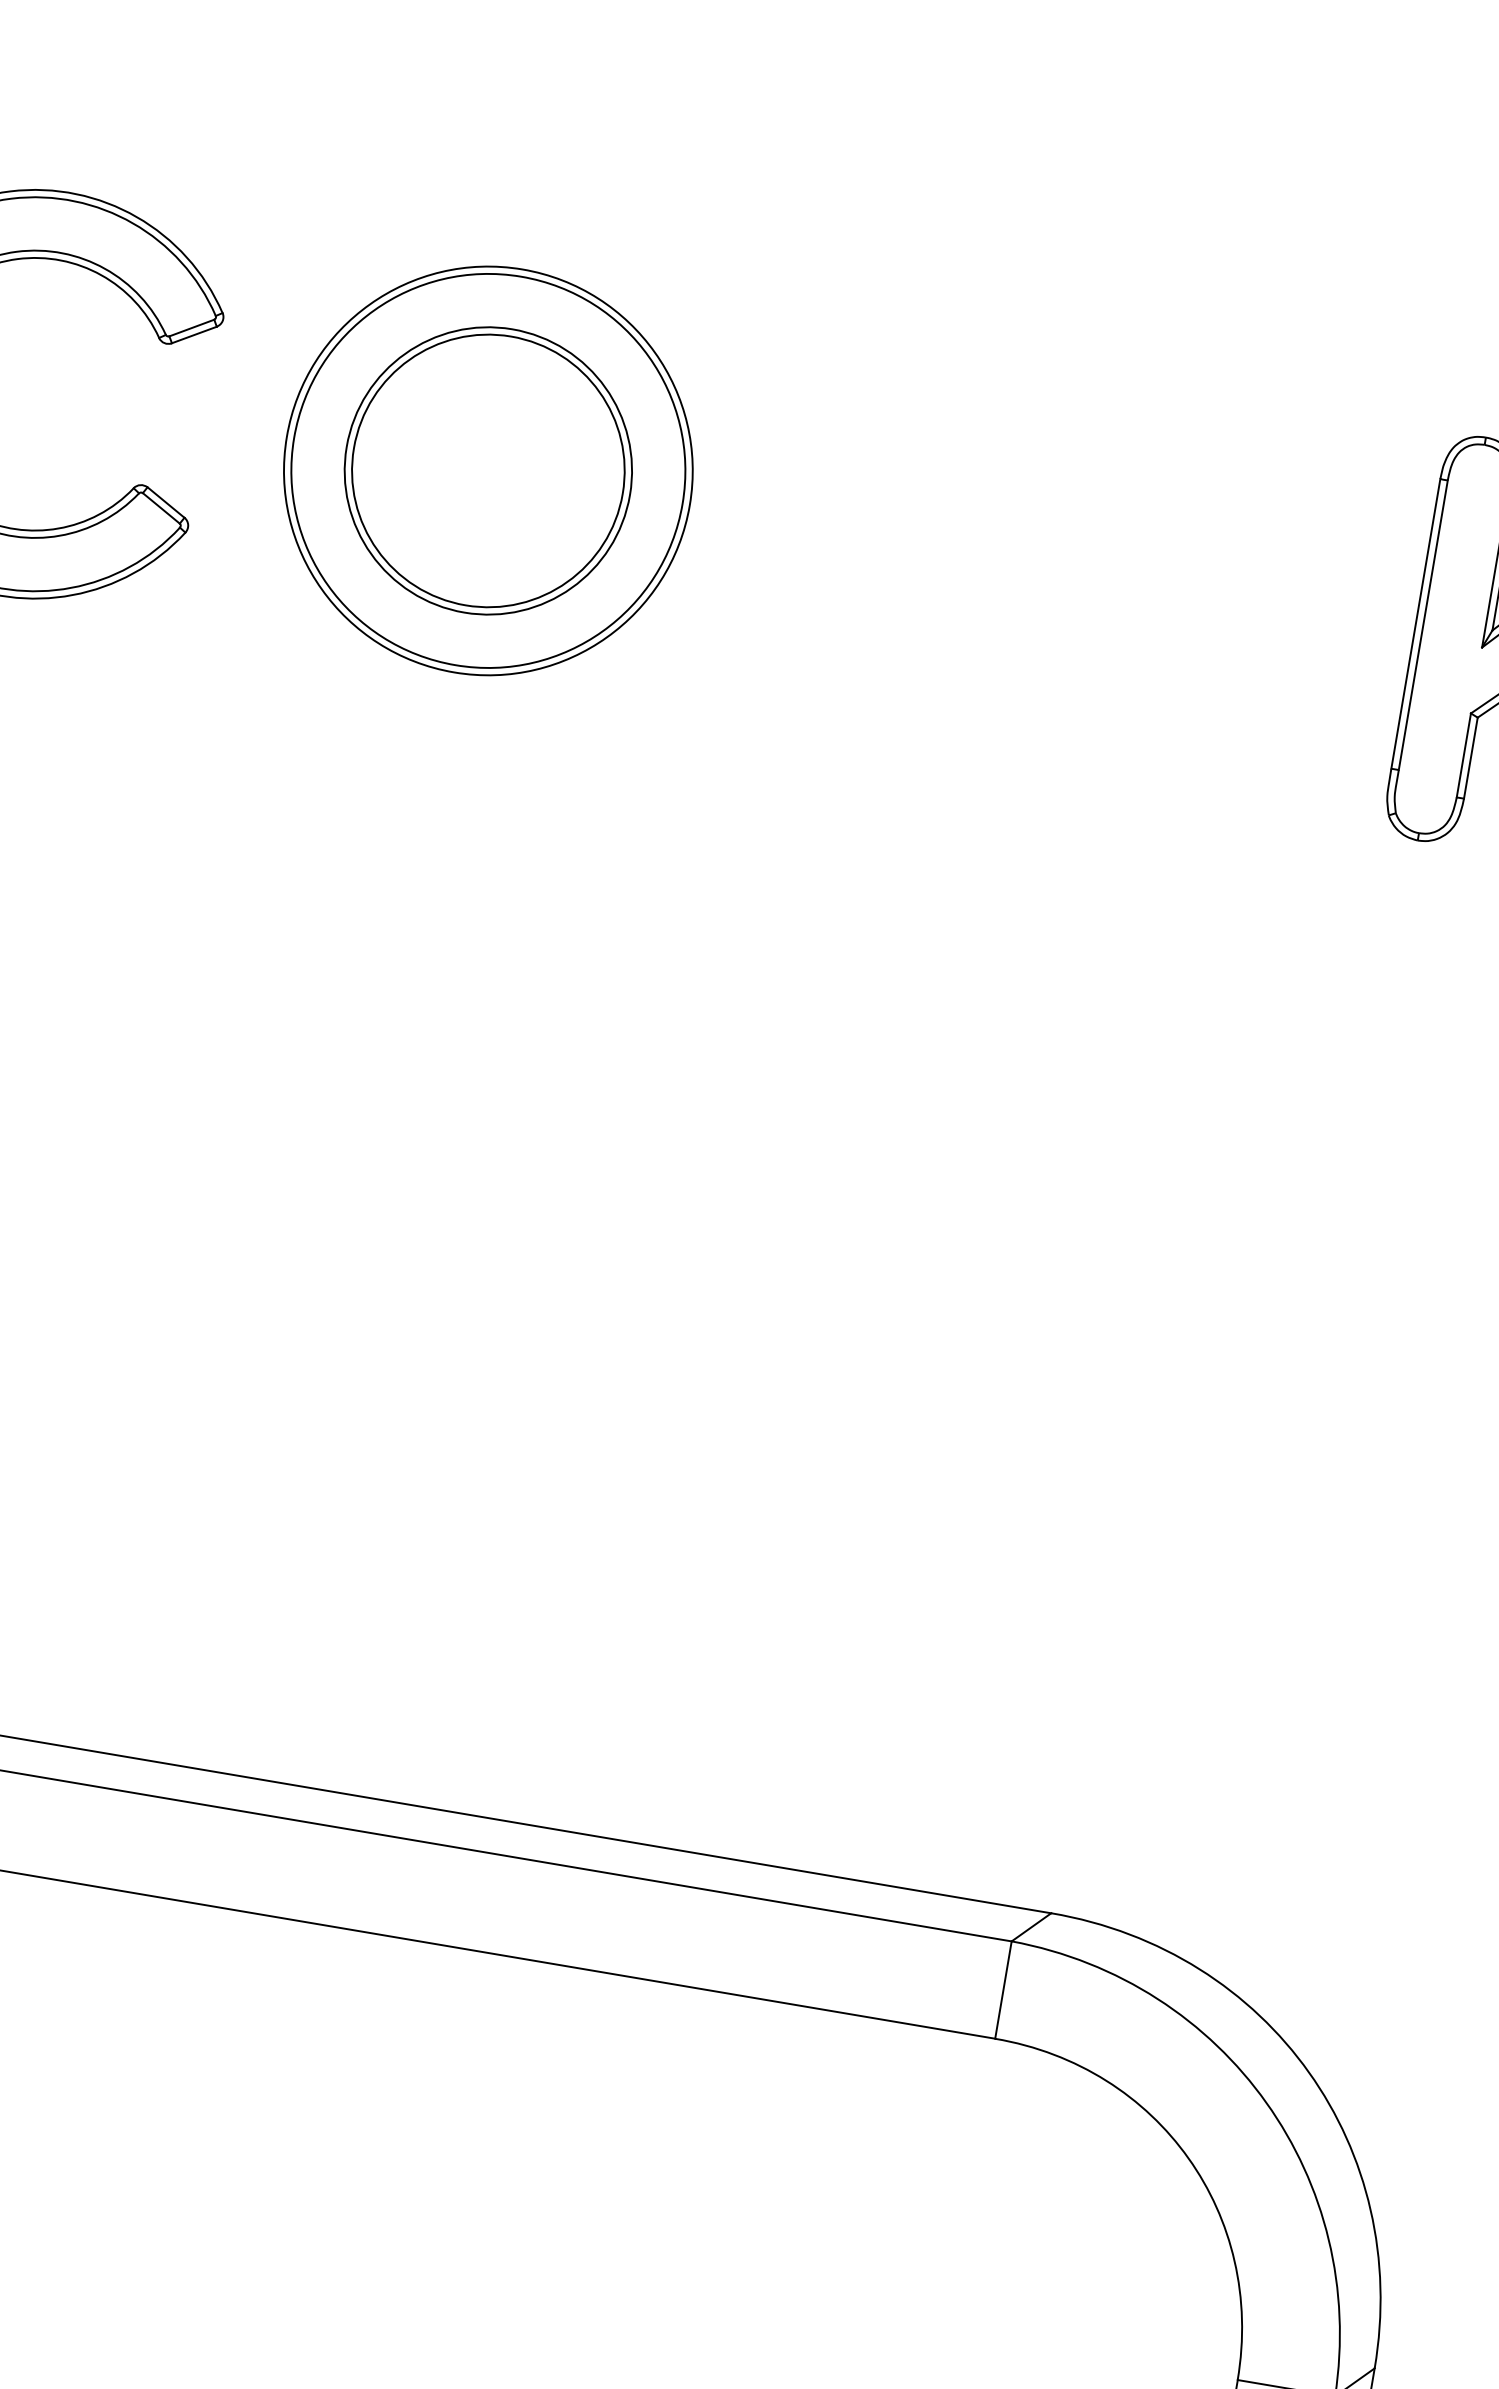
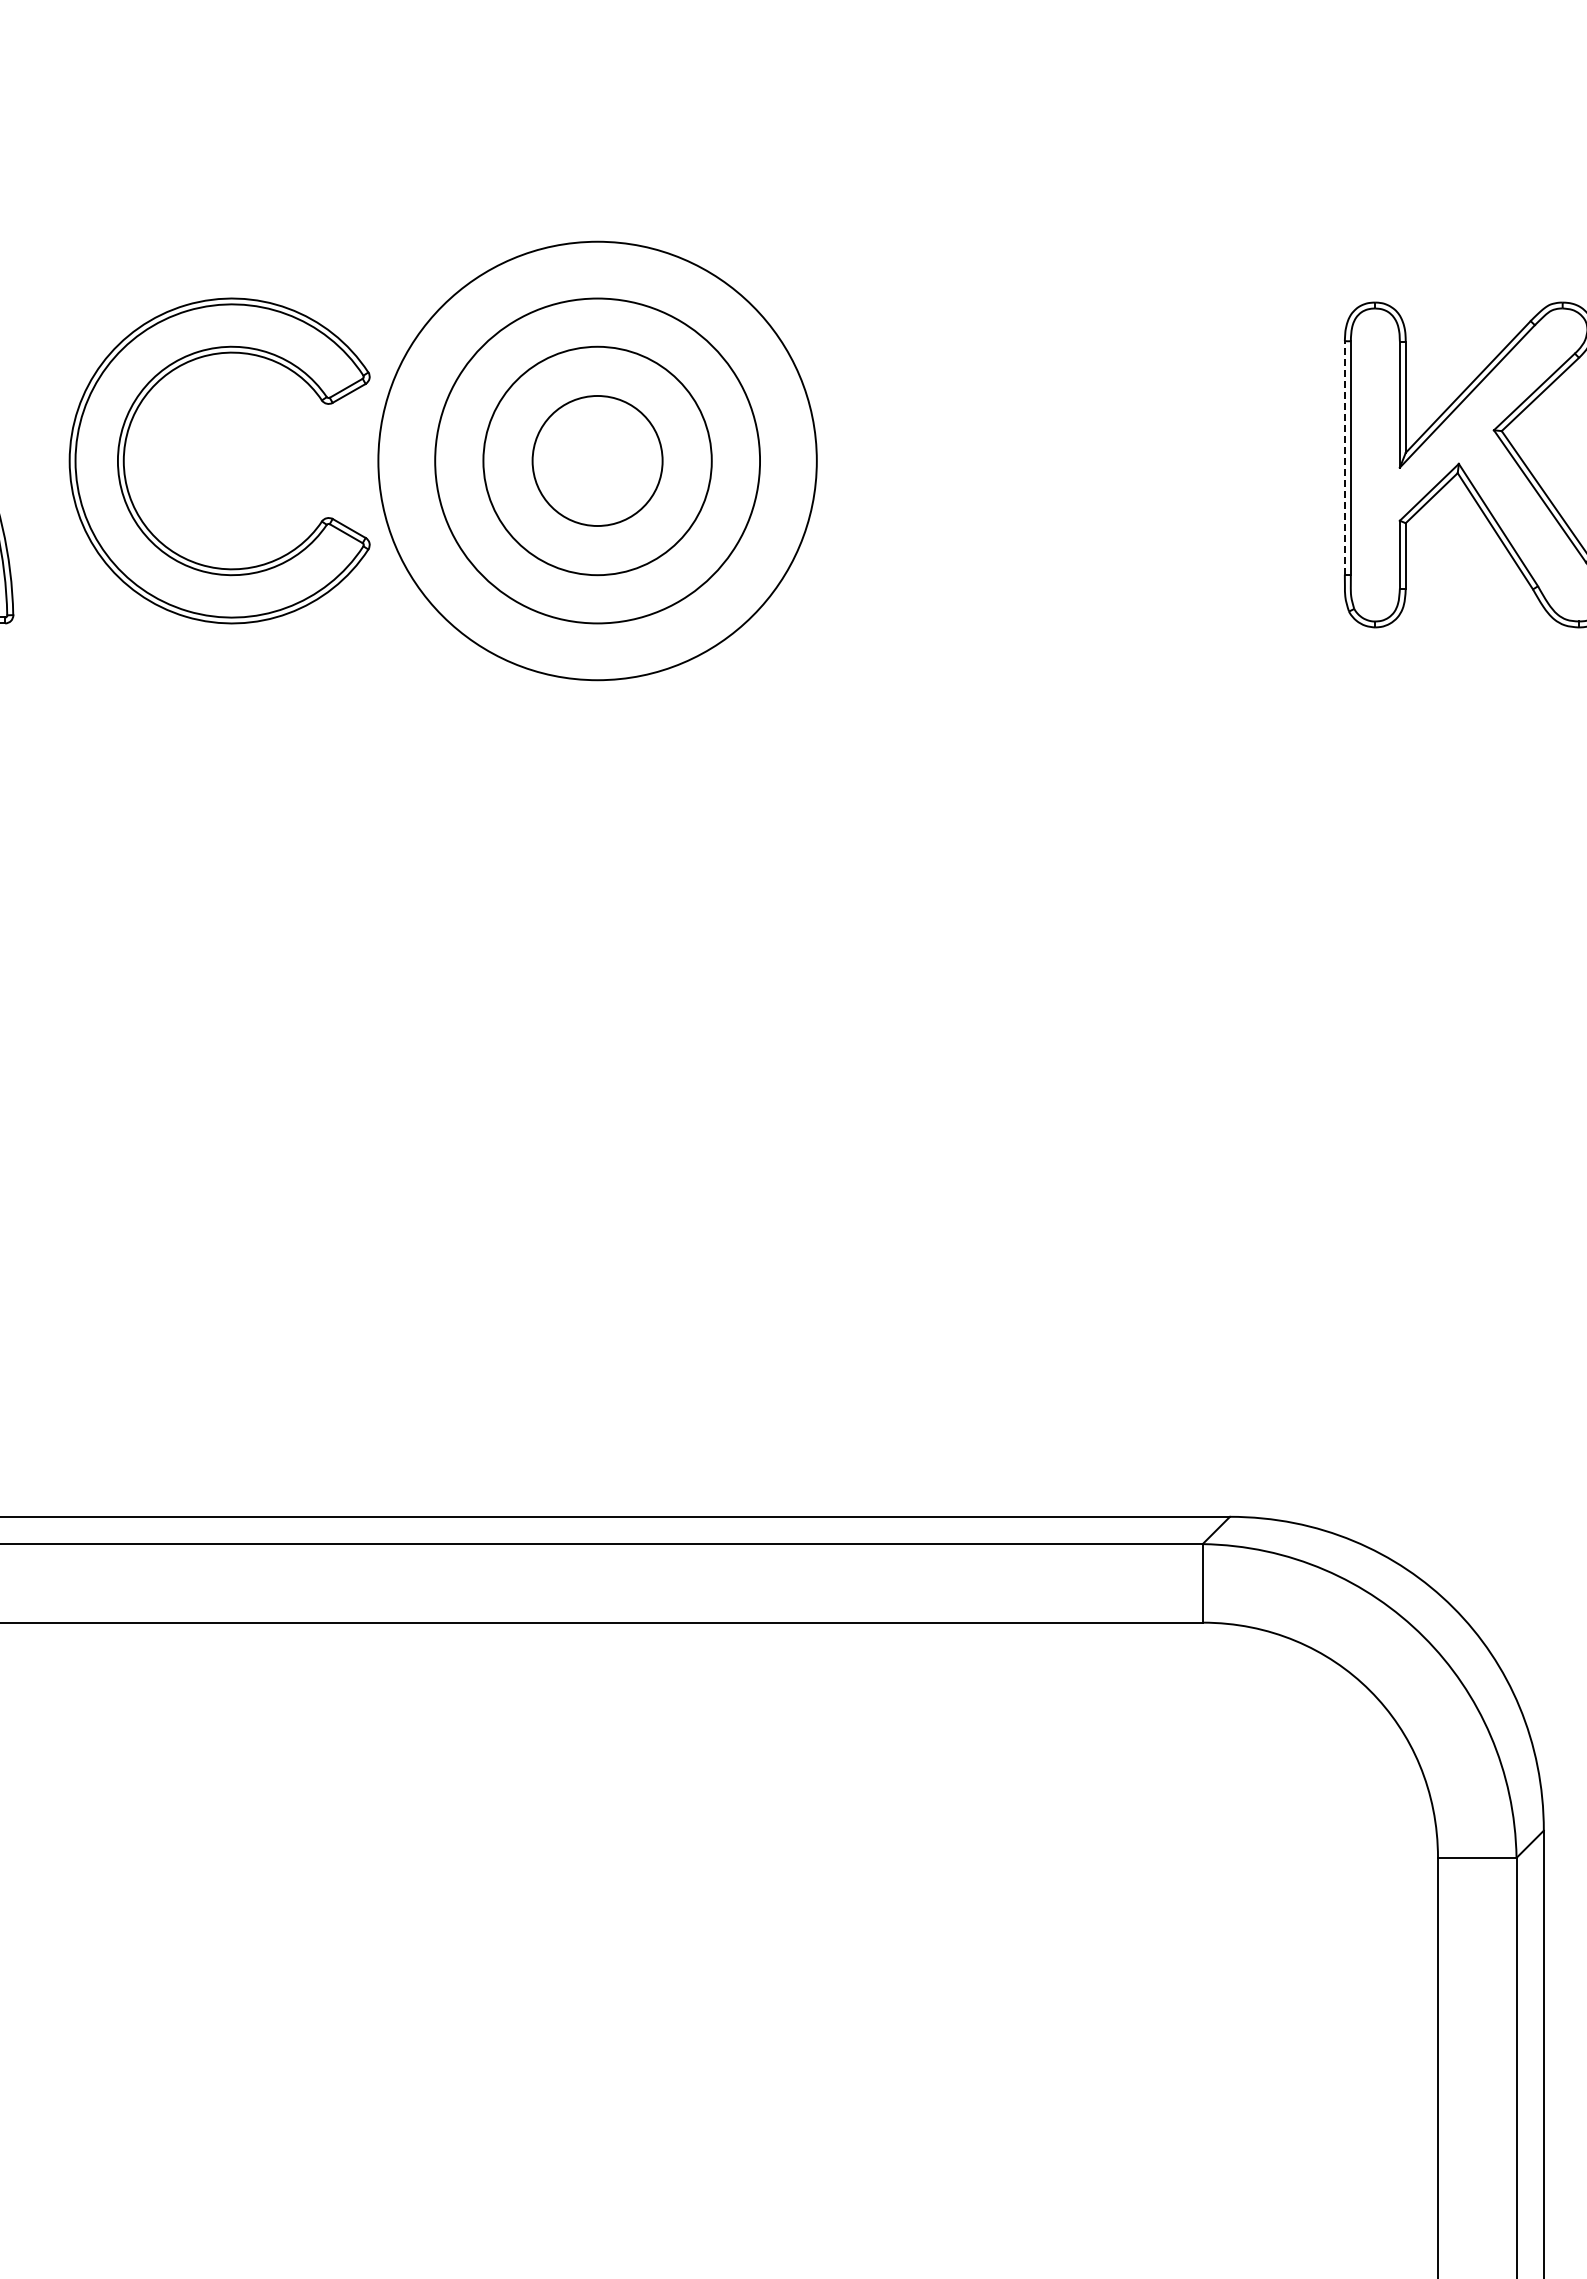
circle: (488, 470) -> (597, 460), size x0.6
circle: (488, 470) -> (597, 460), size x1.4
line: (1415, 623) -> (1344, 457), solid -> dashed

